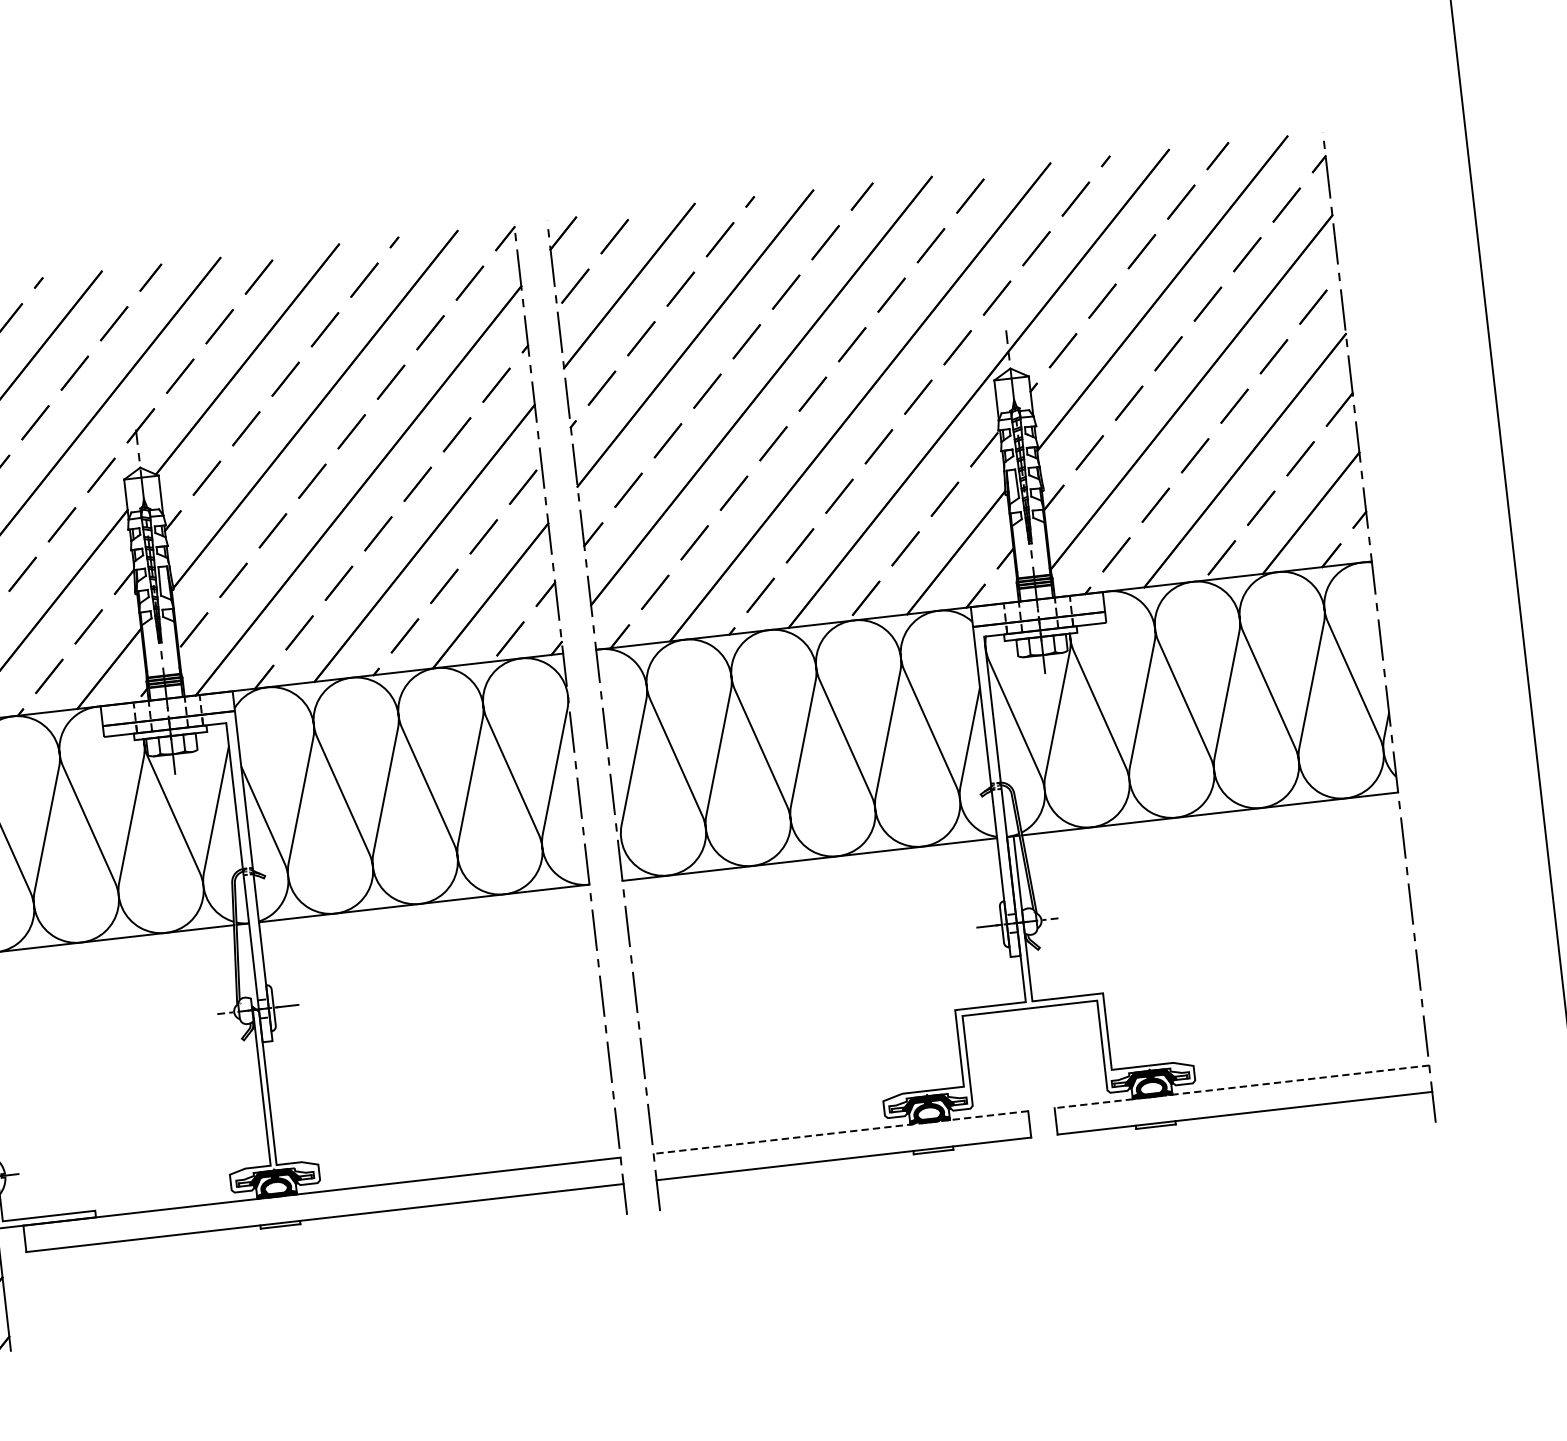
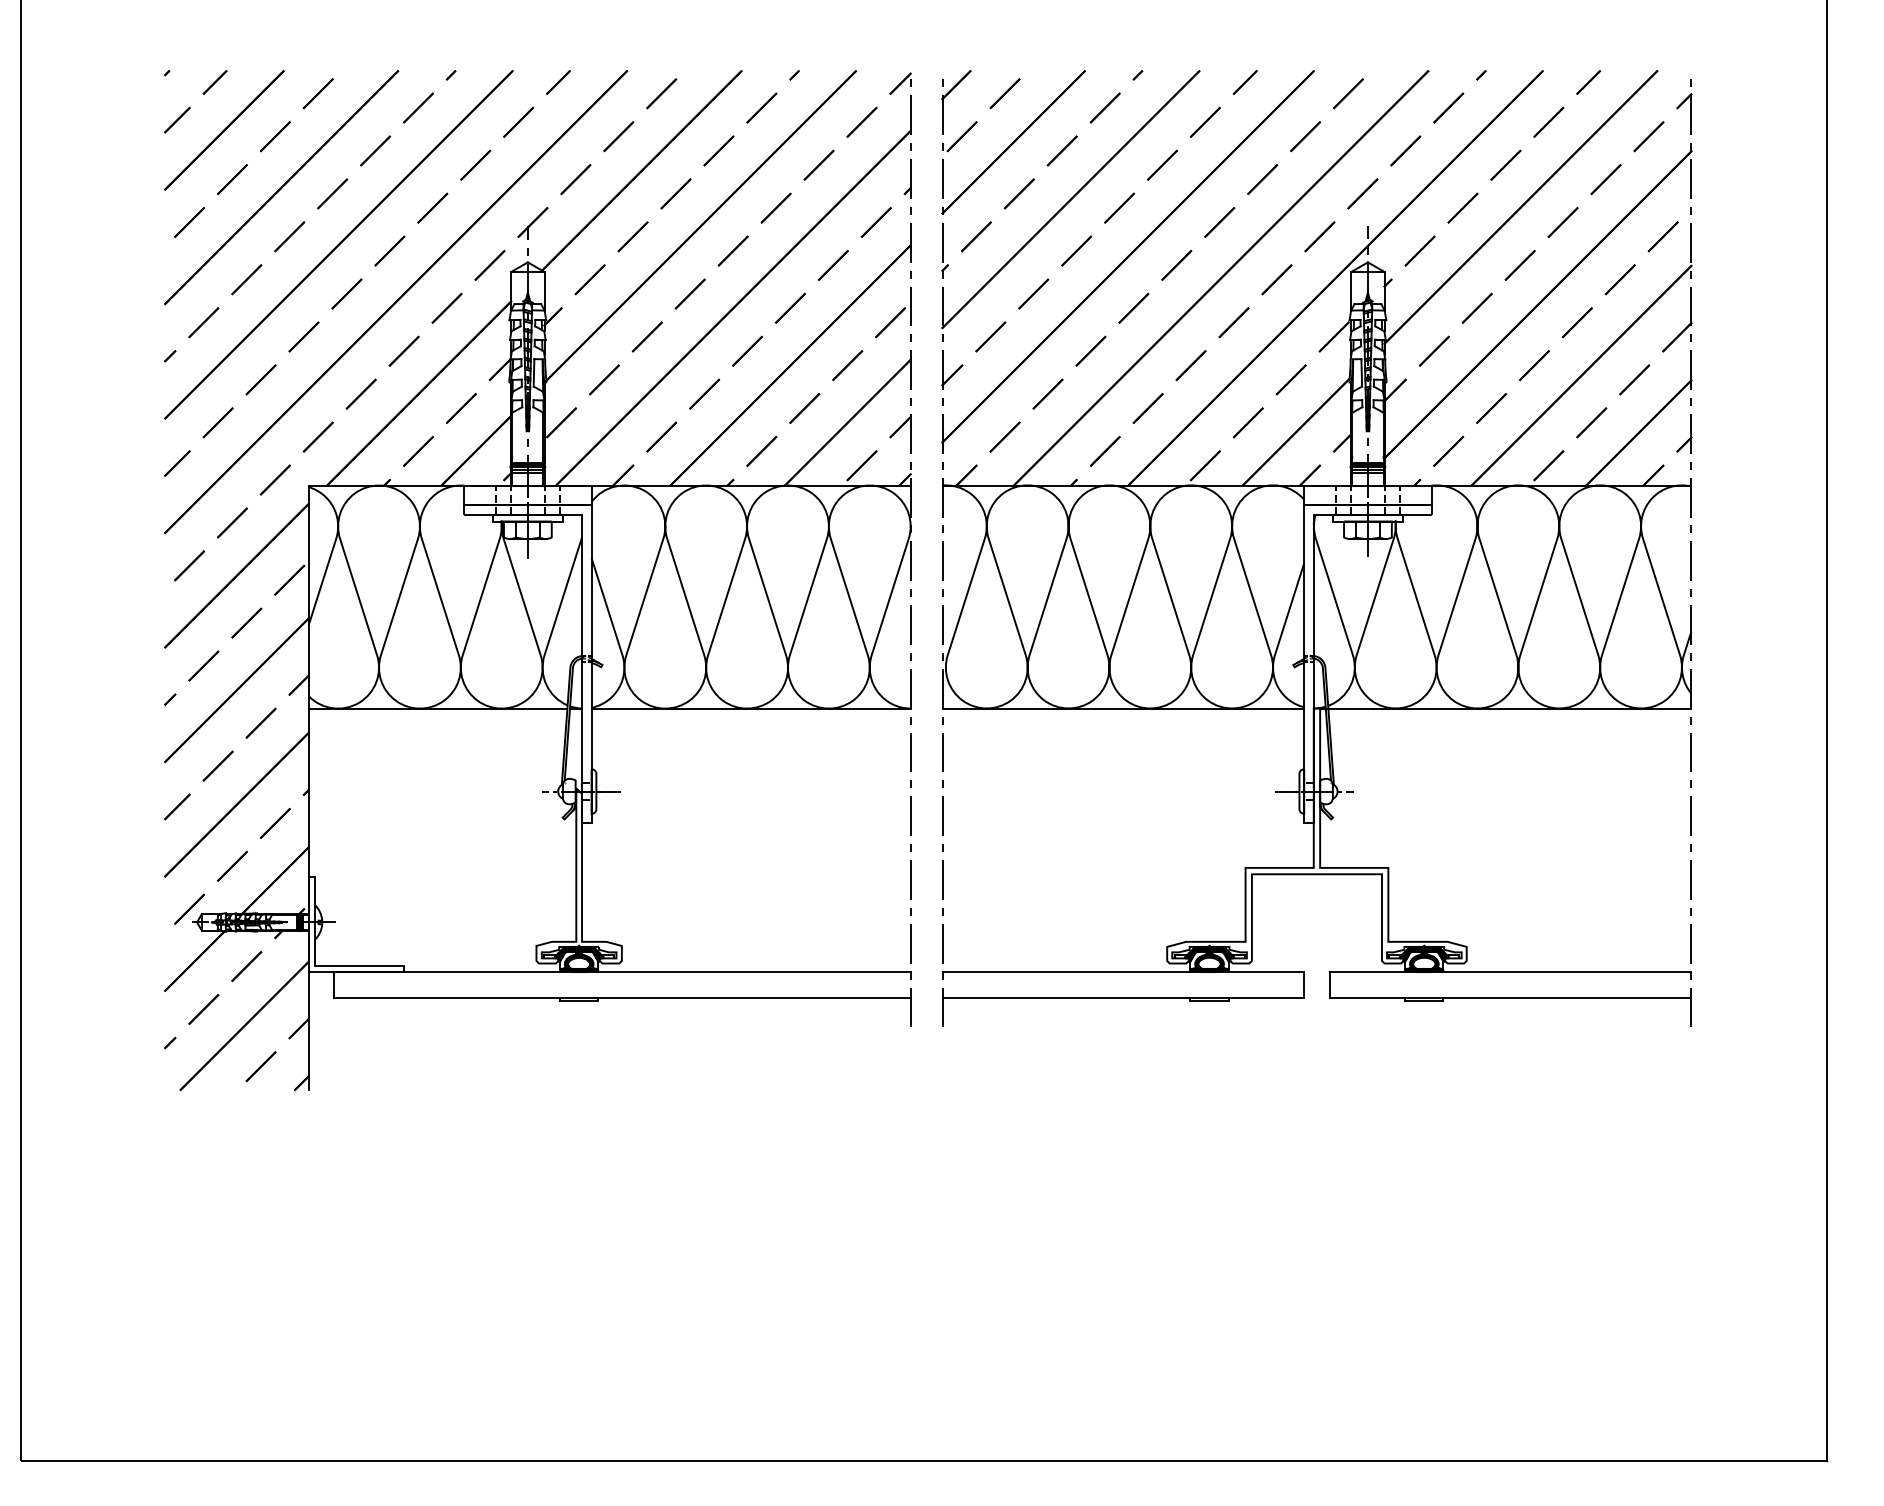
line: (1241, 1087) -> (1510, 972), dashed -> solid
line: (841, 1132) -> (1123, 972), dashed -> solid

